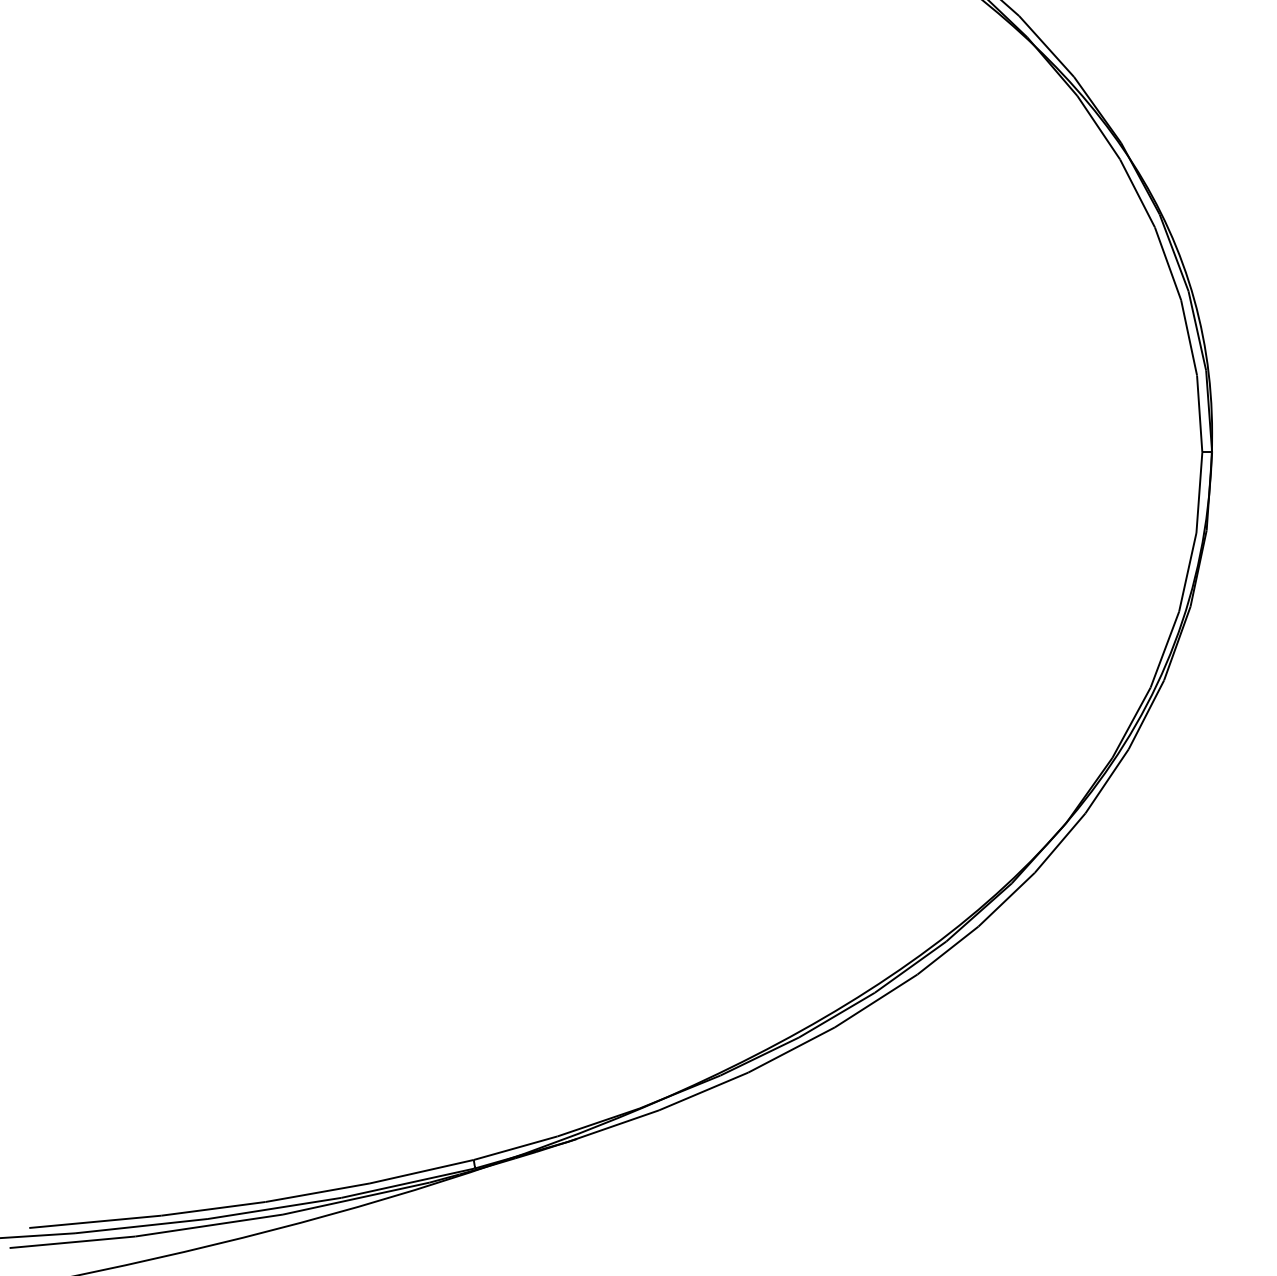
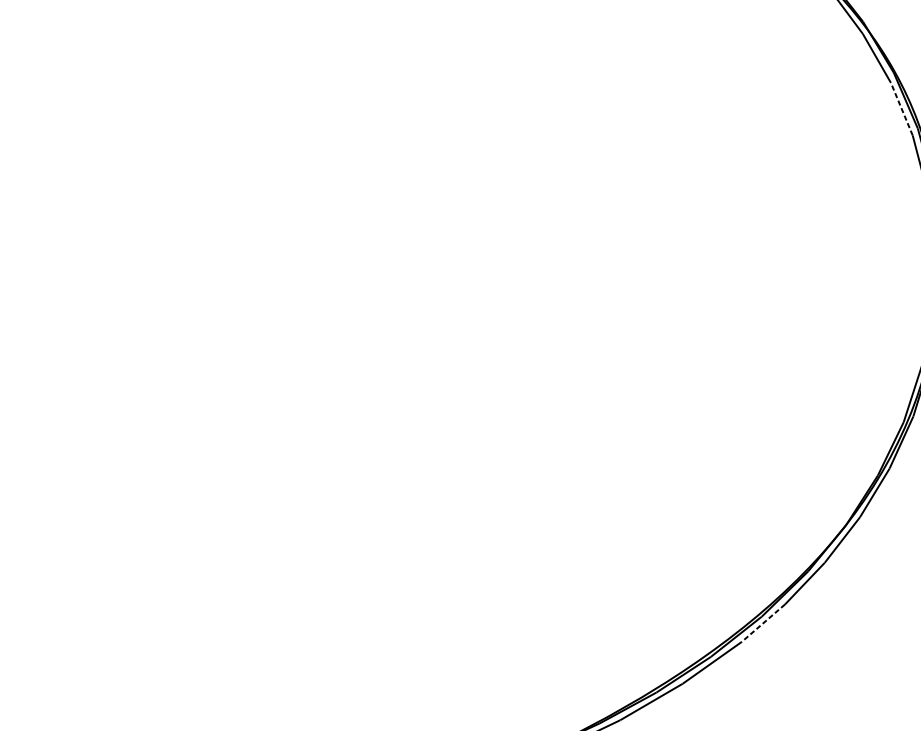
line: (1168, 263) -> (902, 108), solid -> dashed
line: (947, 950) -> (763, 623), solid -> dashed

